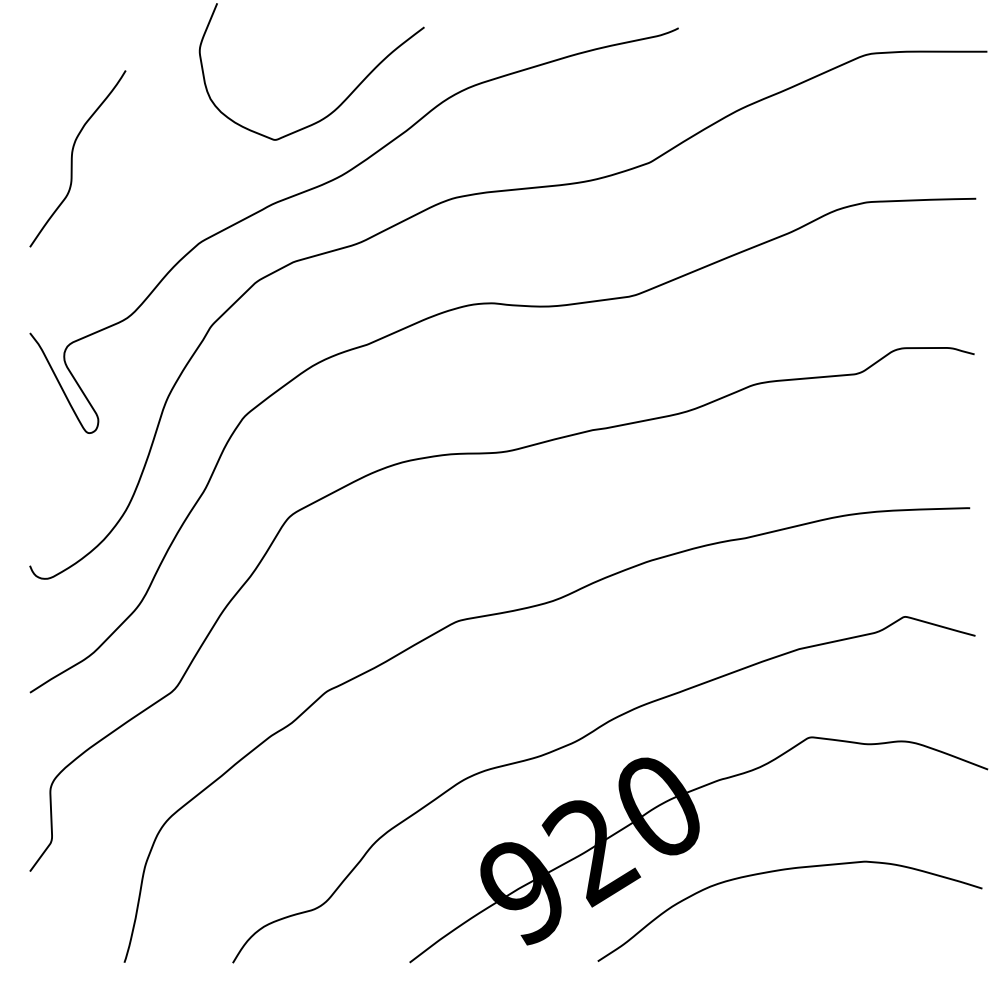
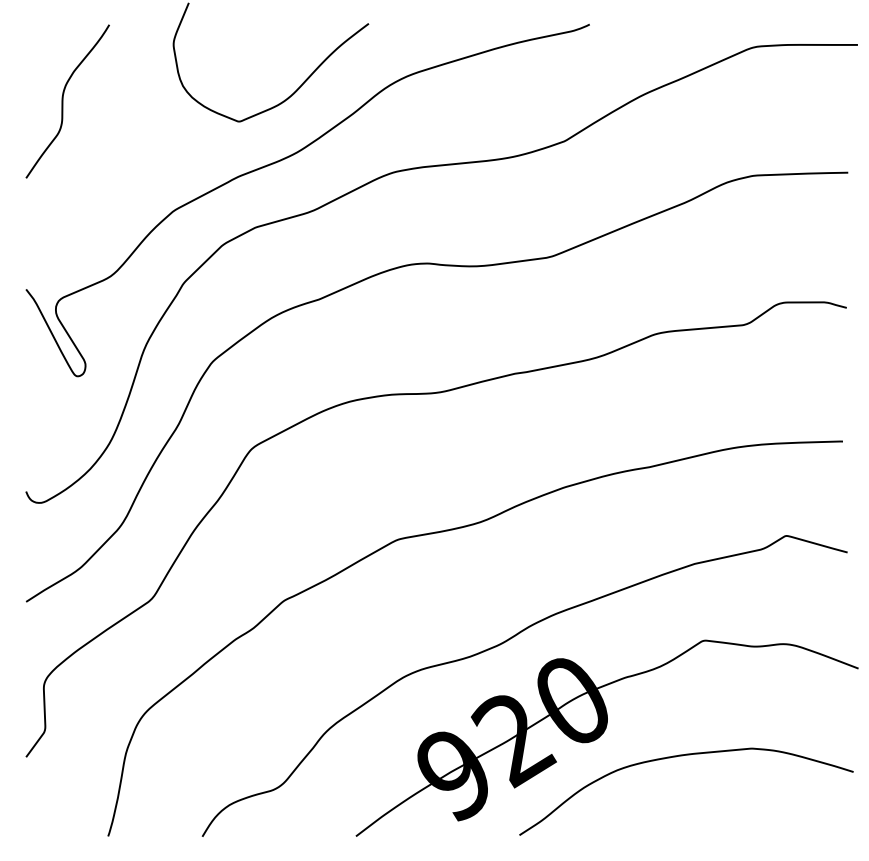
curve: (72, 158) -> (63, 101), moved

